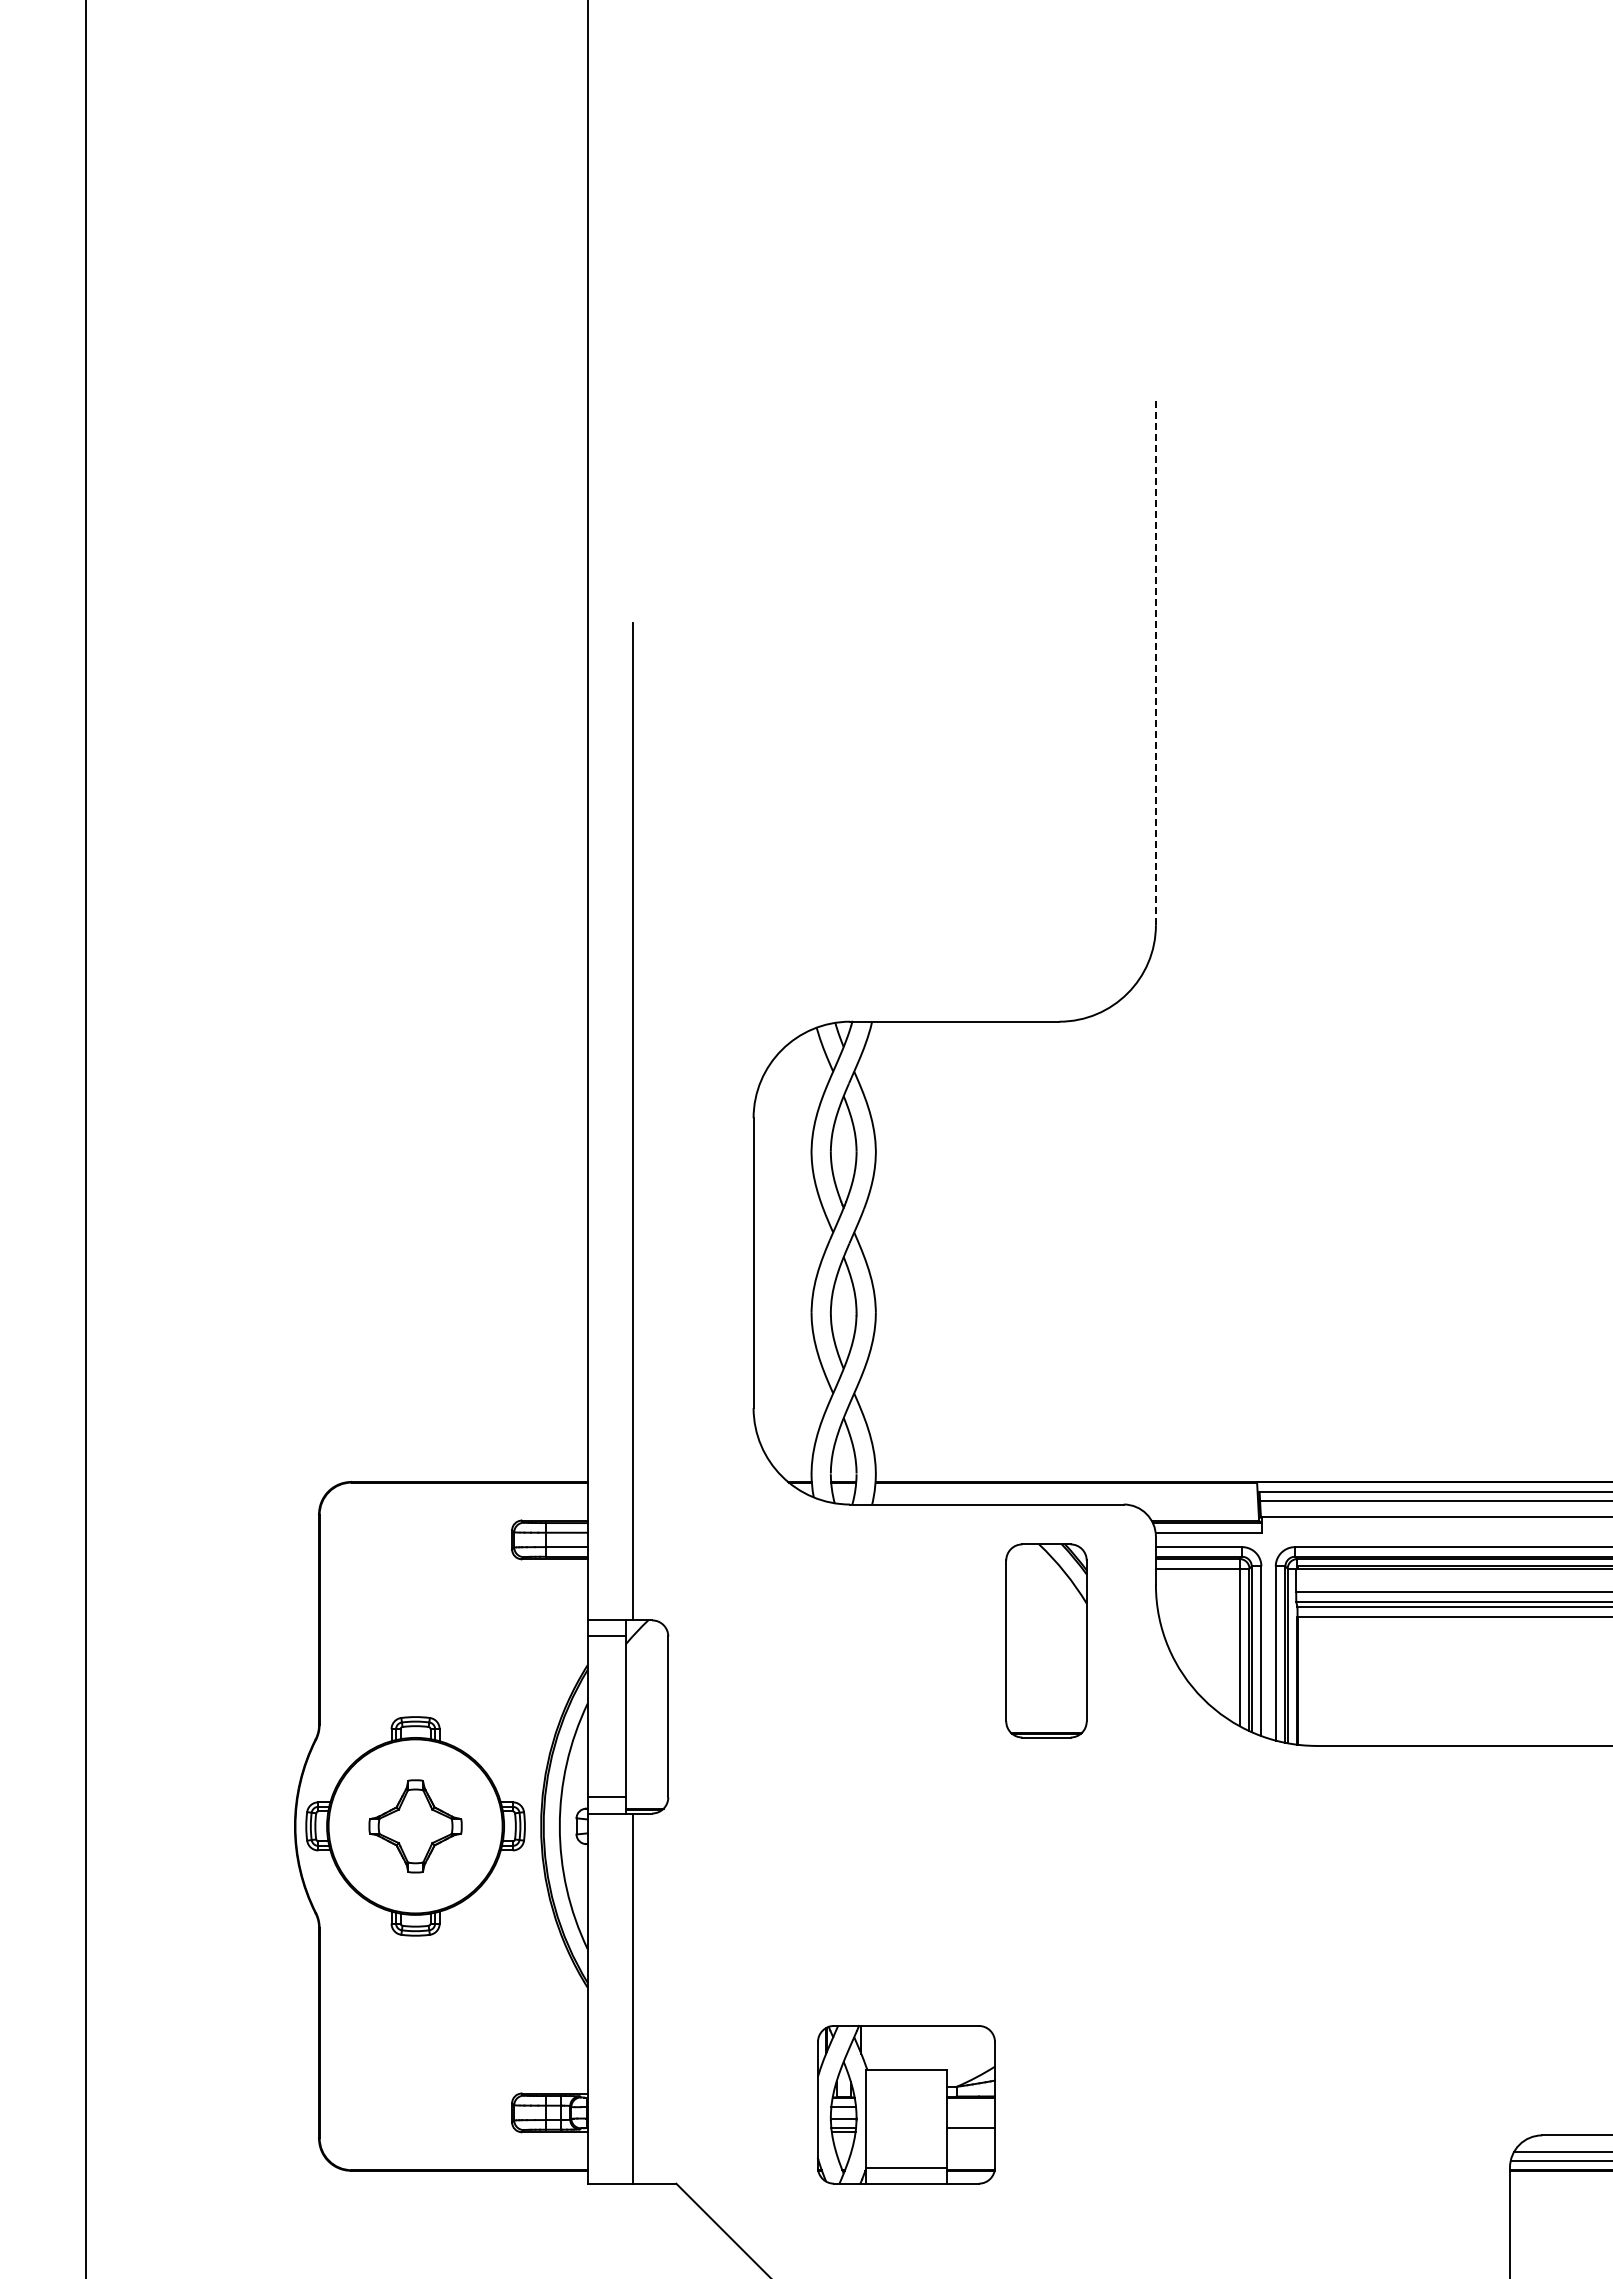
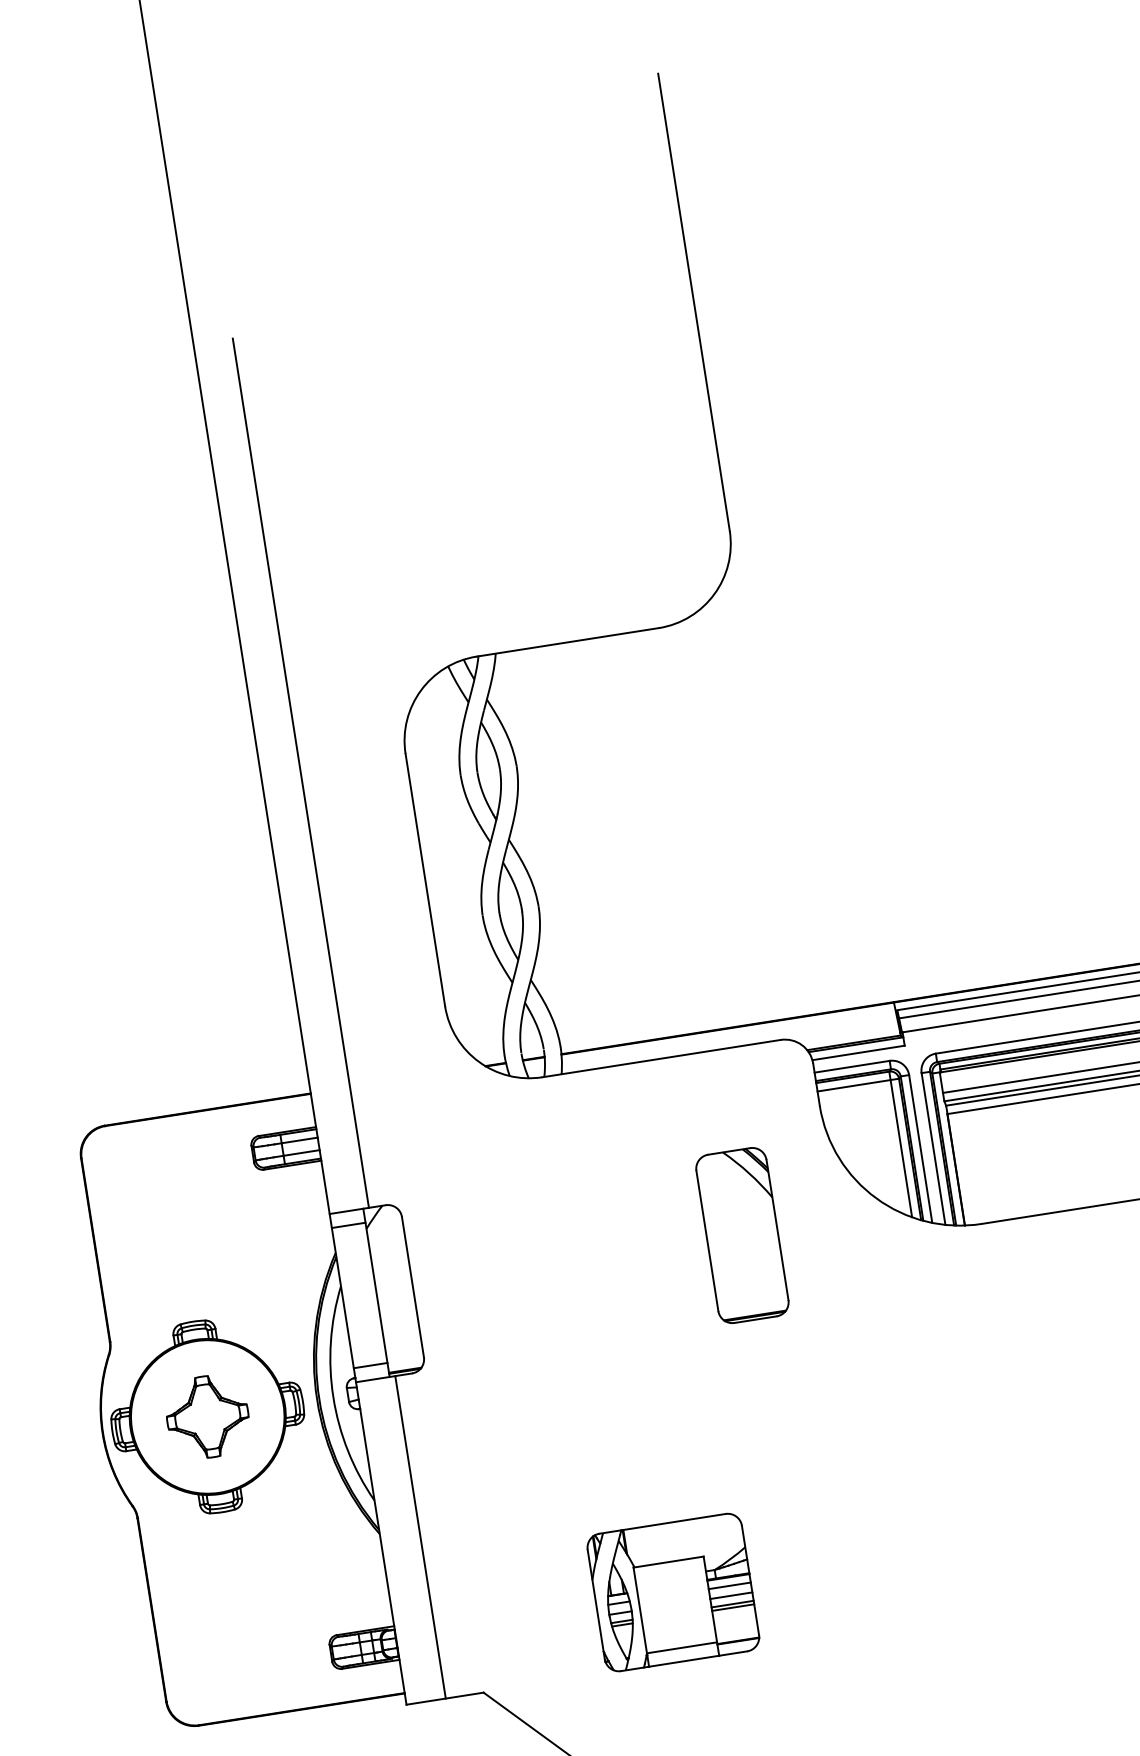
line: (1155, 662) -> (693, 302), dashed -> solid
part: (1046, 1640) -> (742, 1235), moved
line: (970, 2107) -> (729, 1586), added
line: (970, 2118) -> (731, 1595), added
line: (970, 2132) -> (732, 1607), added

